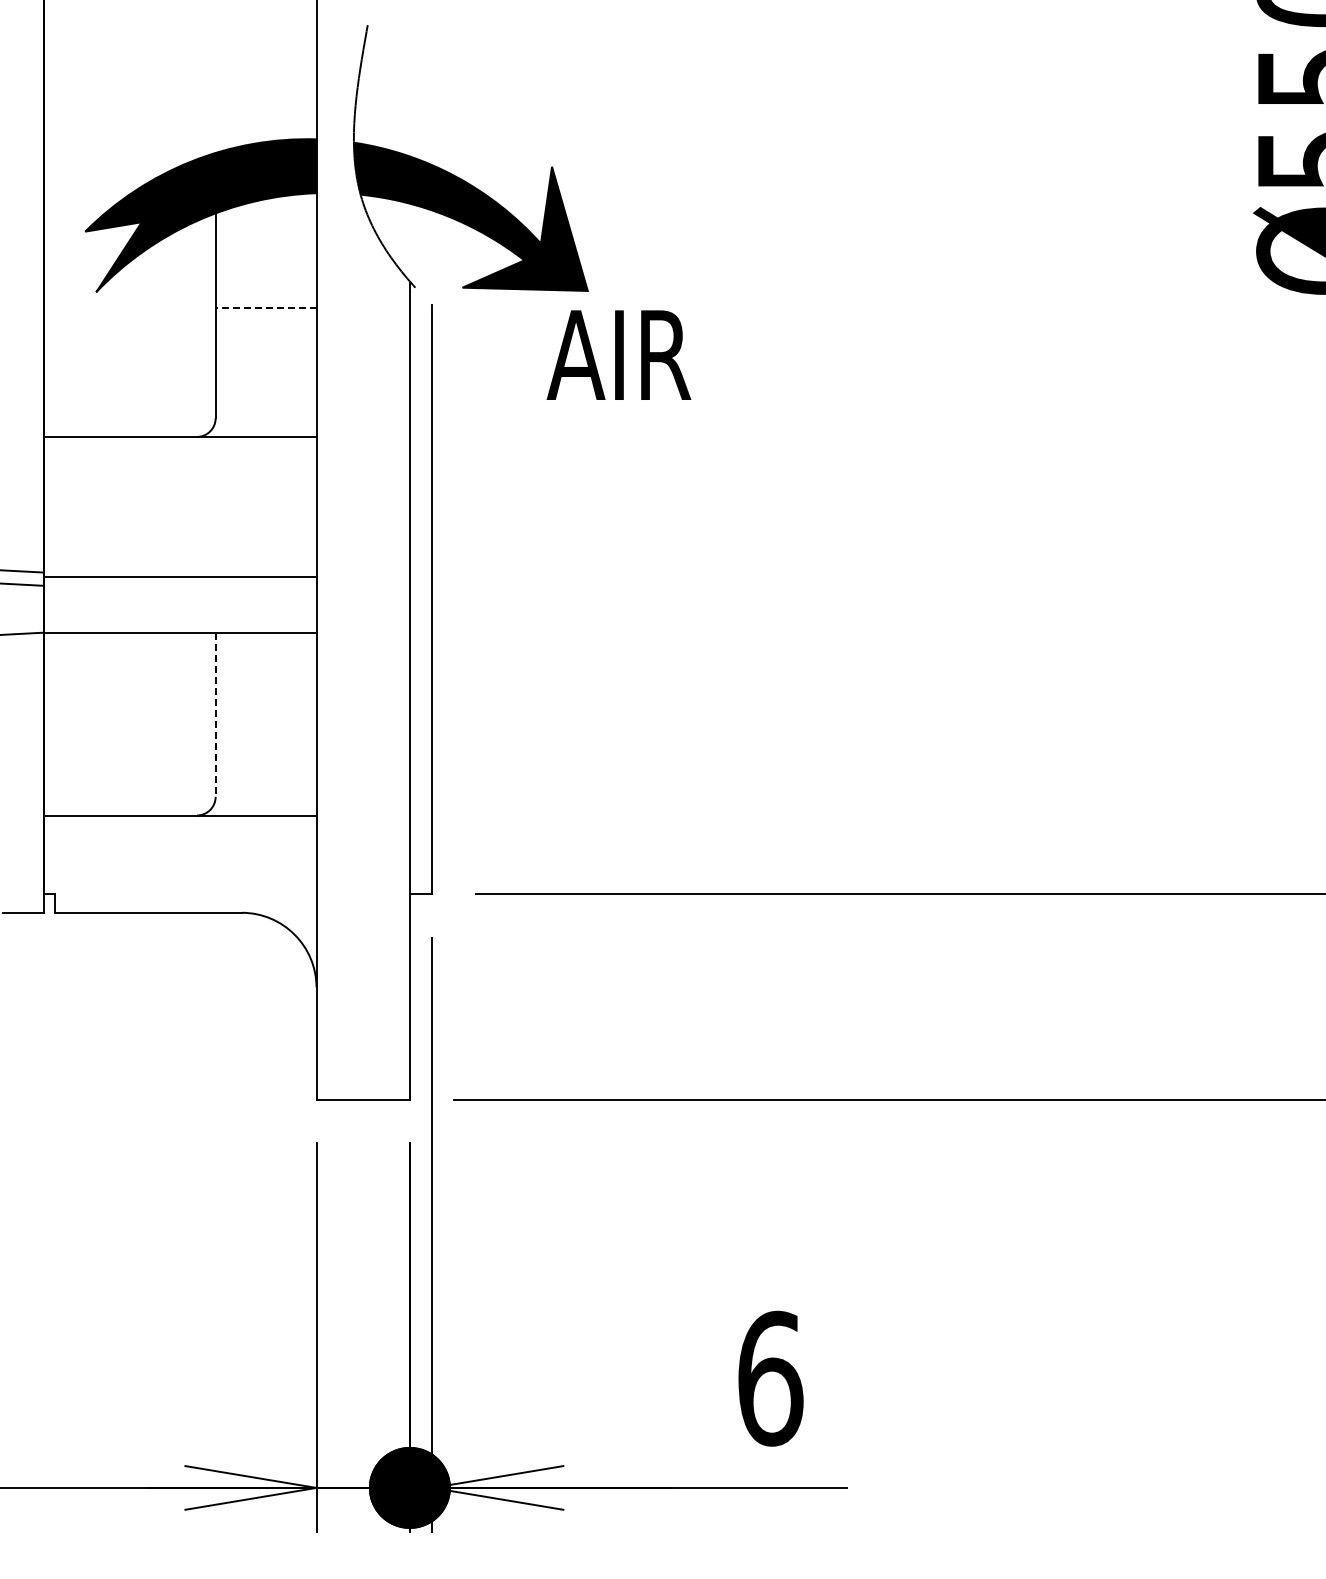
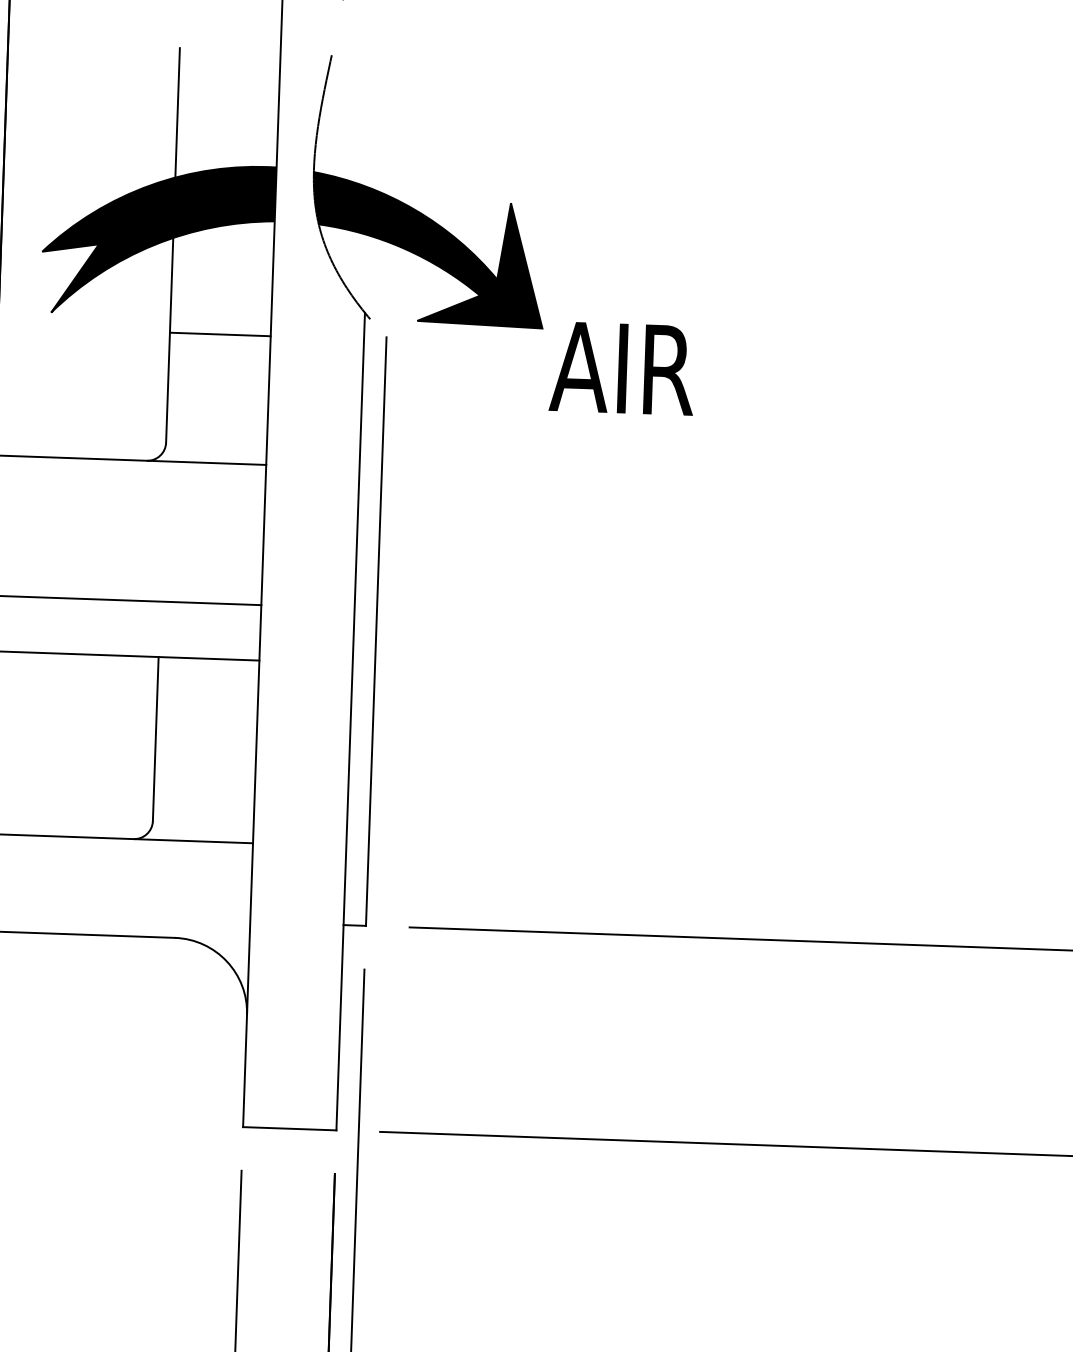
line: (215, 87) -> (177, 112), added
line: (265, 308) -> (219, 334), dashed -> solid
text: (618, 354) -> (621, 367), moved
line: (215, 715) -> (155, 739), dashed -> solid

